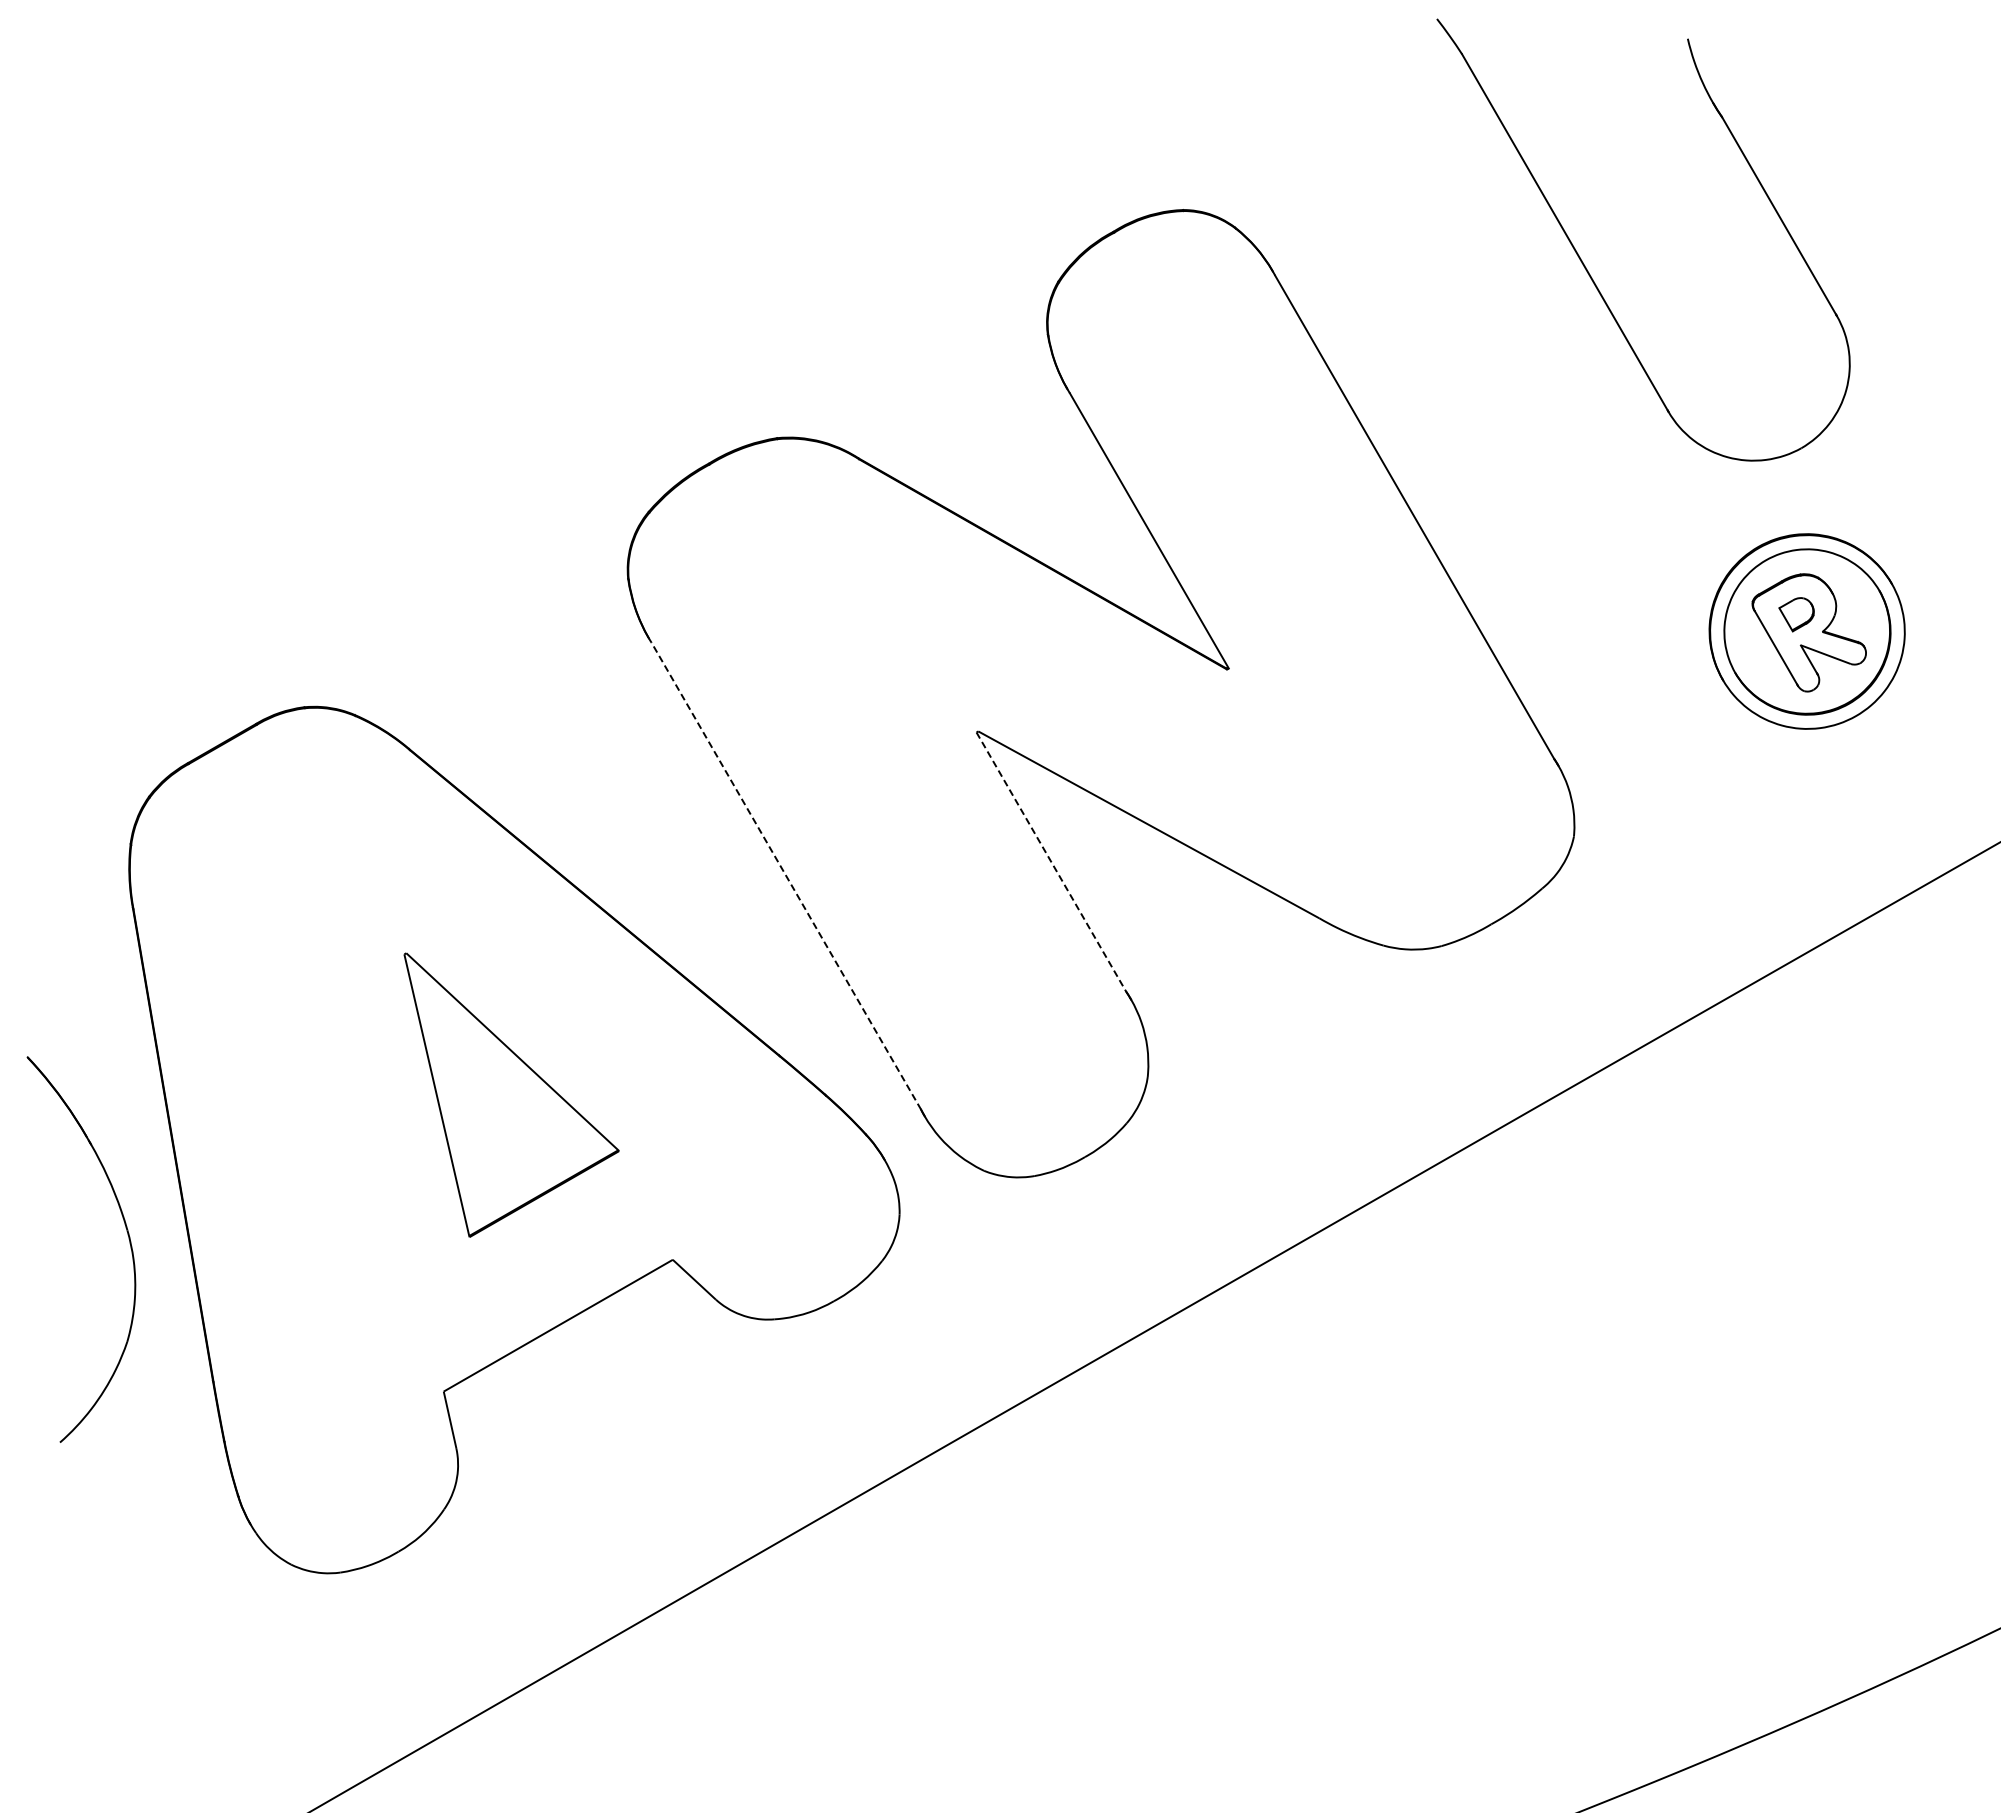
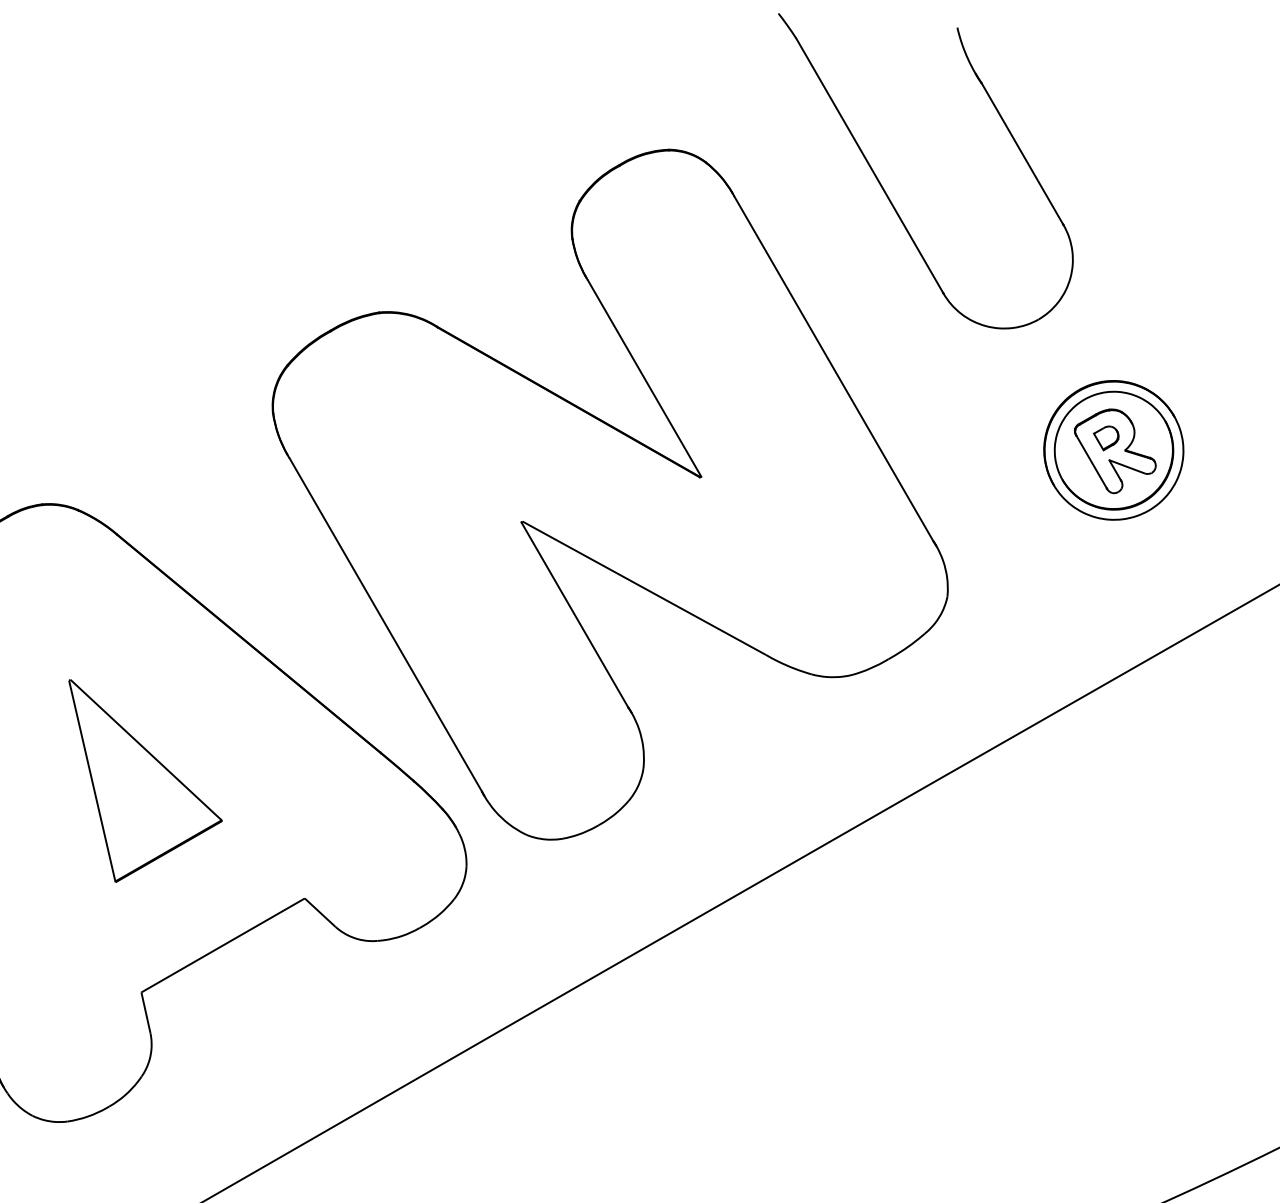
part: (1589, 272) -> (887, 194), moved
line: (1051, 862) -> (574, 615), dashed -> solid
line: (786, 876) -> (385, 625), dashed -> solid
part: (511, 1094) -> (145, 780), moved

